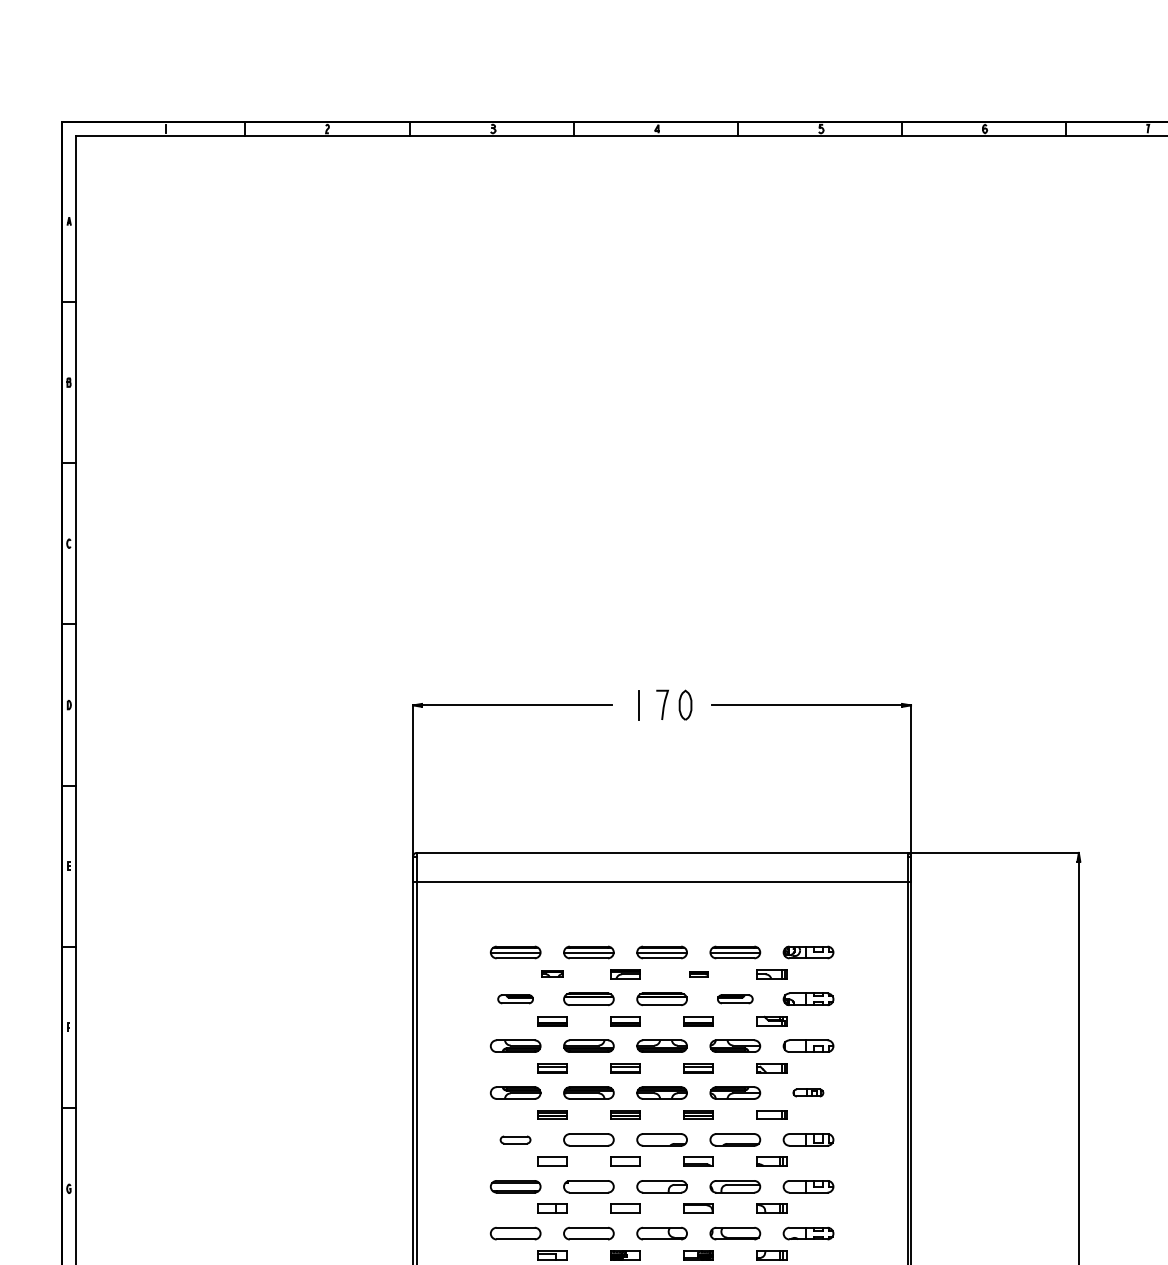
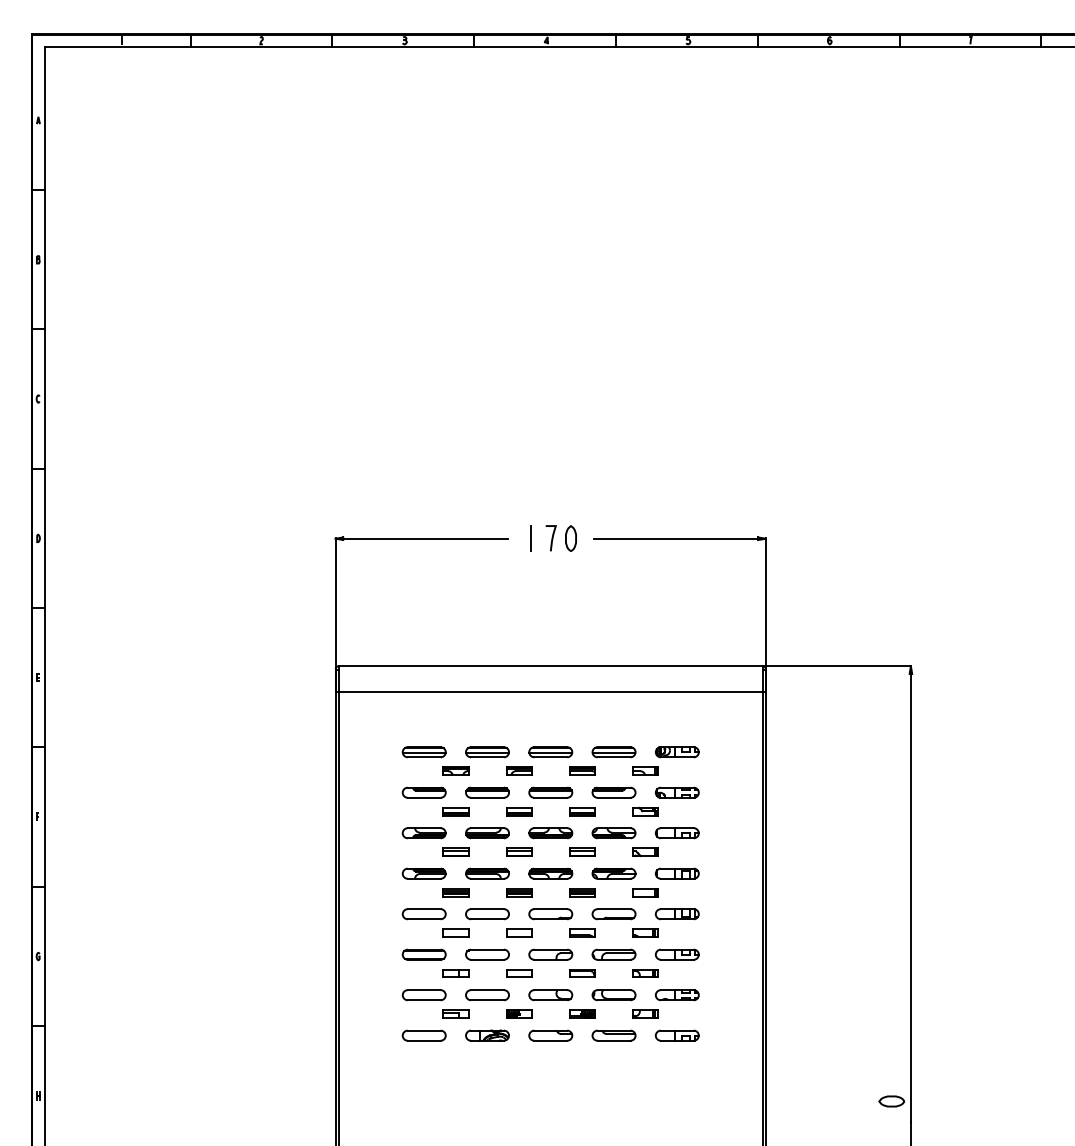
part: (551, 973) -> (455, 770), size x1.43
part: (698, 973) -> (582, 770), size x1.67
part: (514, 999) -> (423, 792), size x1.43
part: (734, 999) -> (613, 792), size x1.43
part: (807, 1092) -> (676, 873), size x1.67
part: (514, 1140) -> (423, 914), size x1.67

